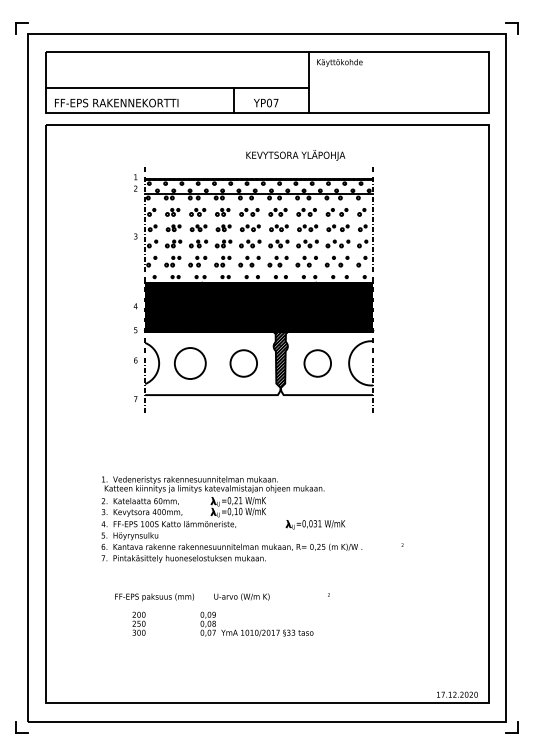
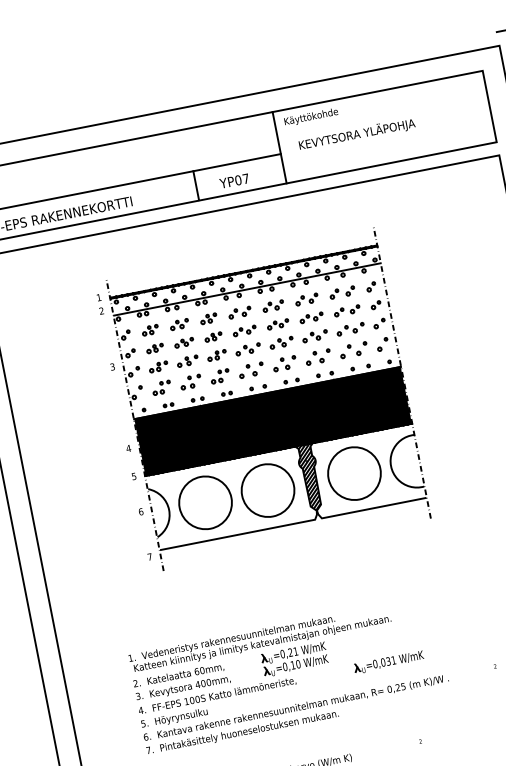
text: (295, 155) -> (356, 134), moved
circle: (190, 363) -> (205, 502), size x1.43
circle: (243, 363) -> (267, 490), size x1.67
circle: (317, 363) -> (354, 473), size x1.67

